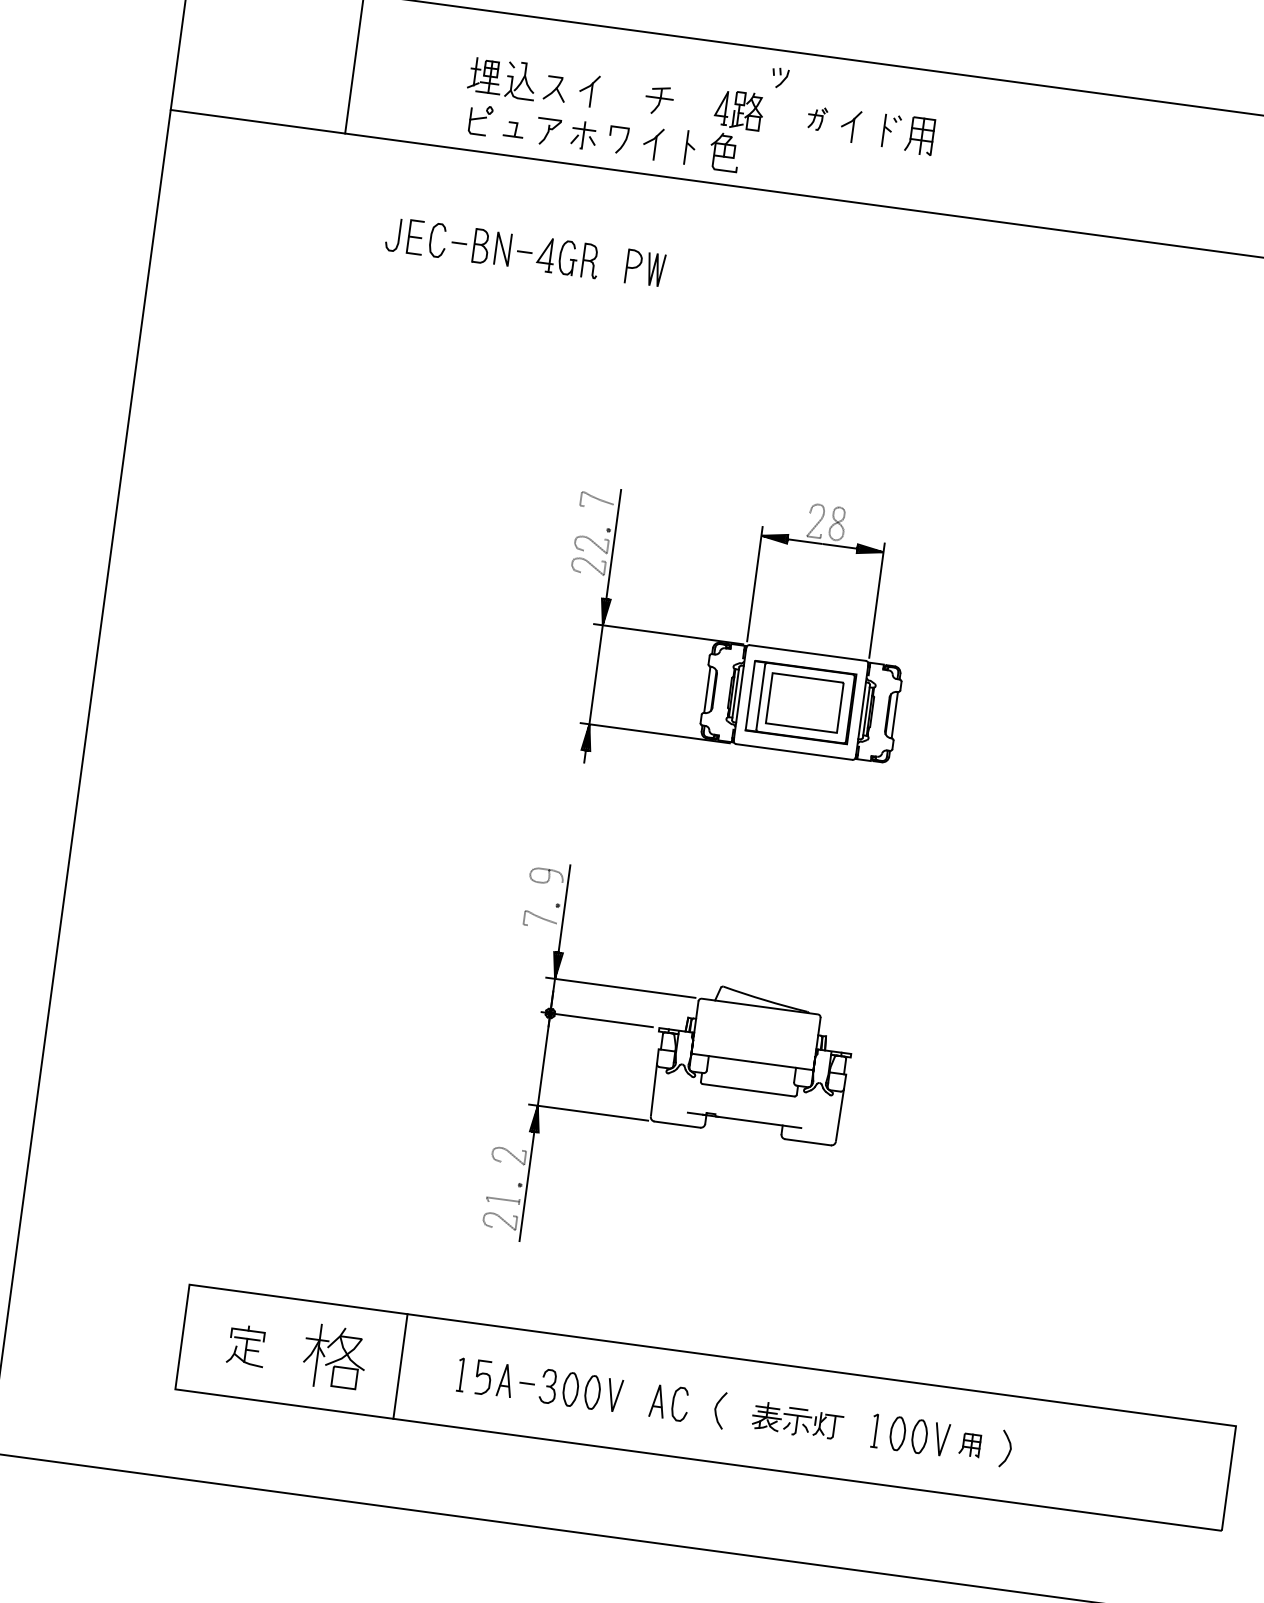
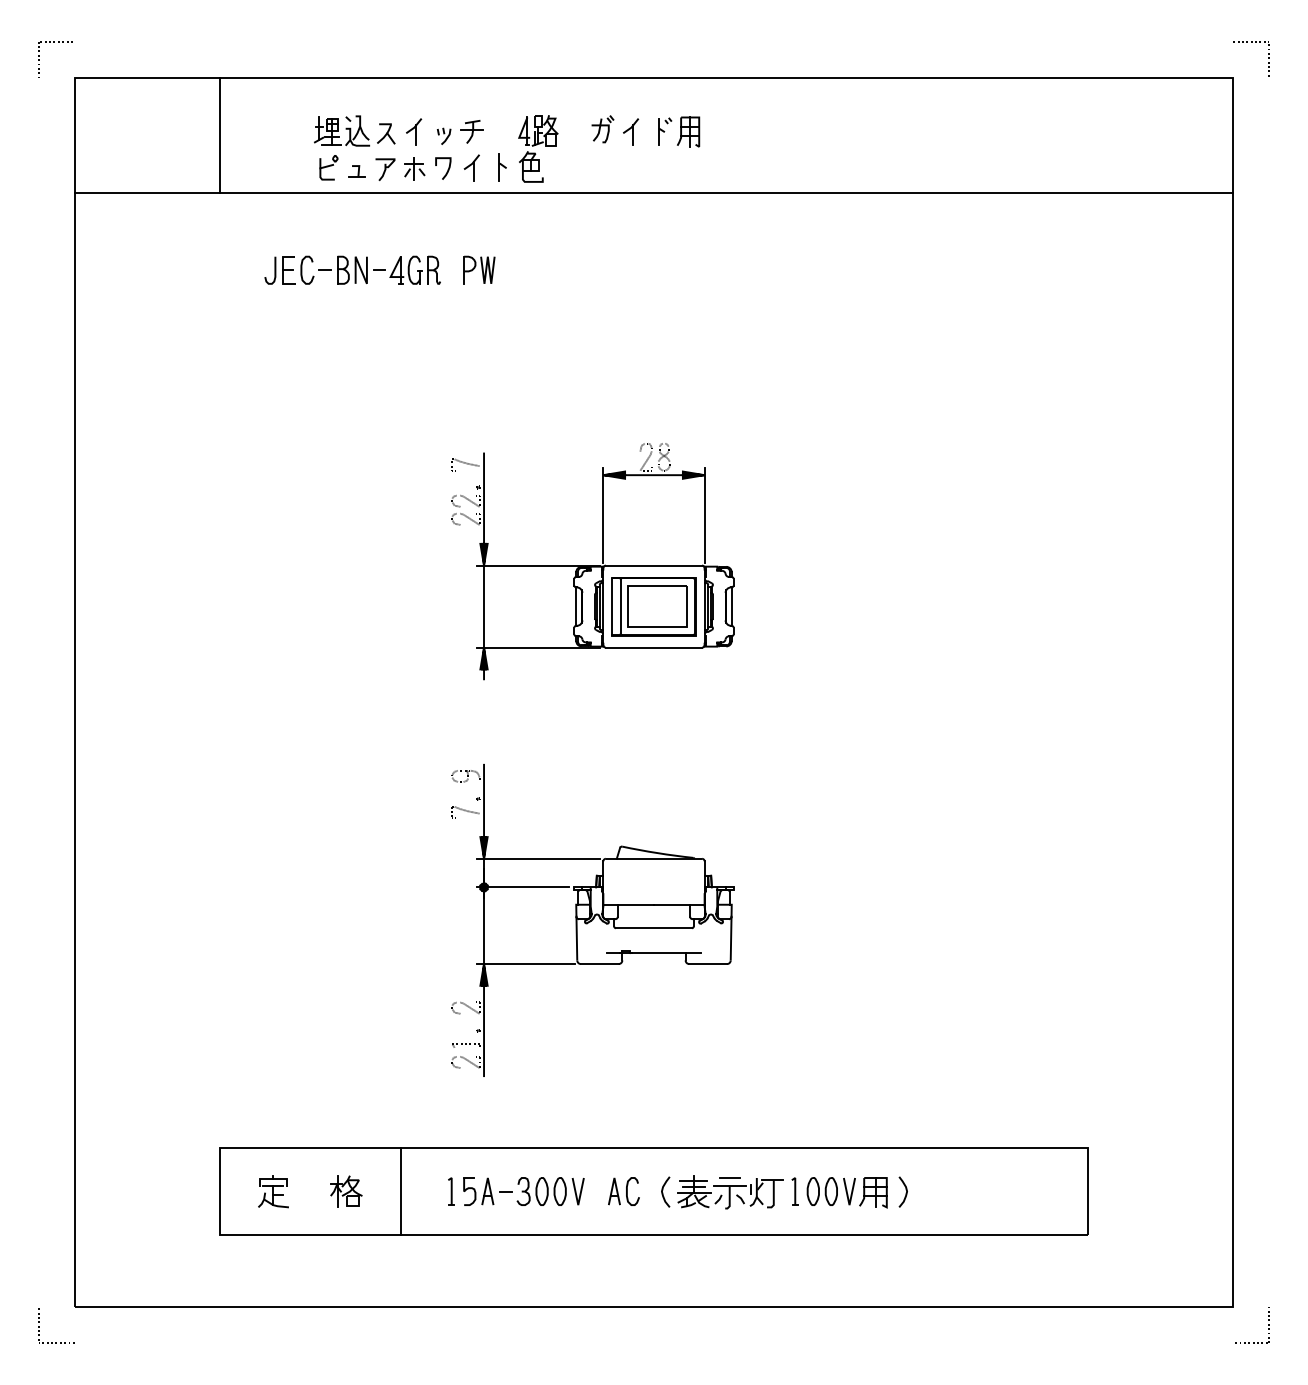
part: (780, 77) -> (444, 135), moved
part: (816, 118) -> (602, 129), size x1.43
part: (334, 1357) -> (346, 1191), size x0.62
part: (797, 1421) -> (730, 1192), size x1.43
part: (970, 1444) -> (873, 1192), size x1.67

